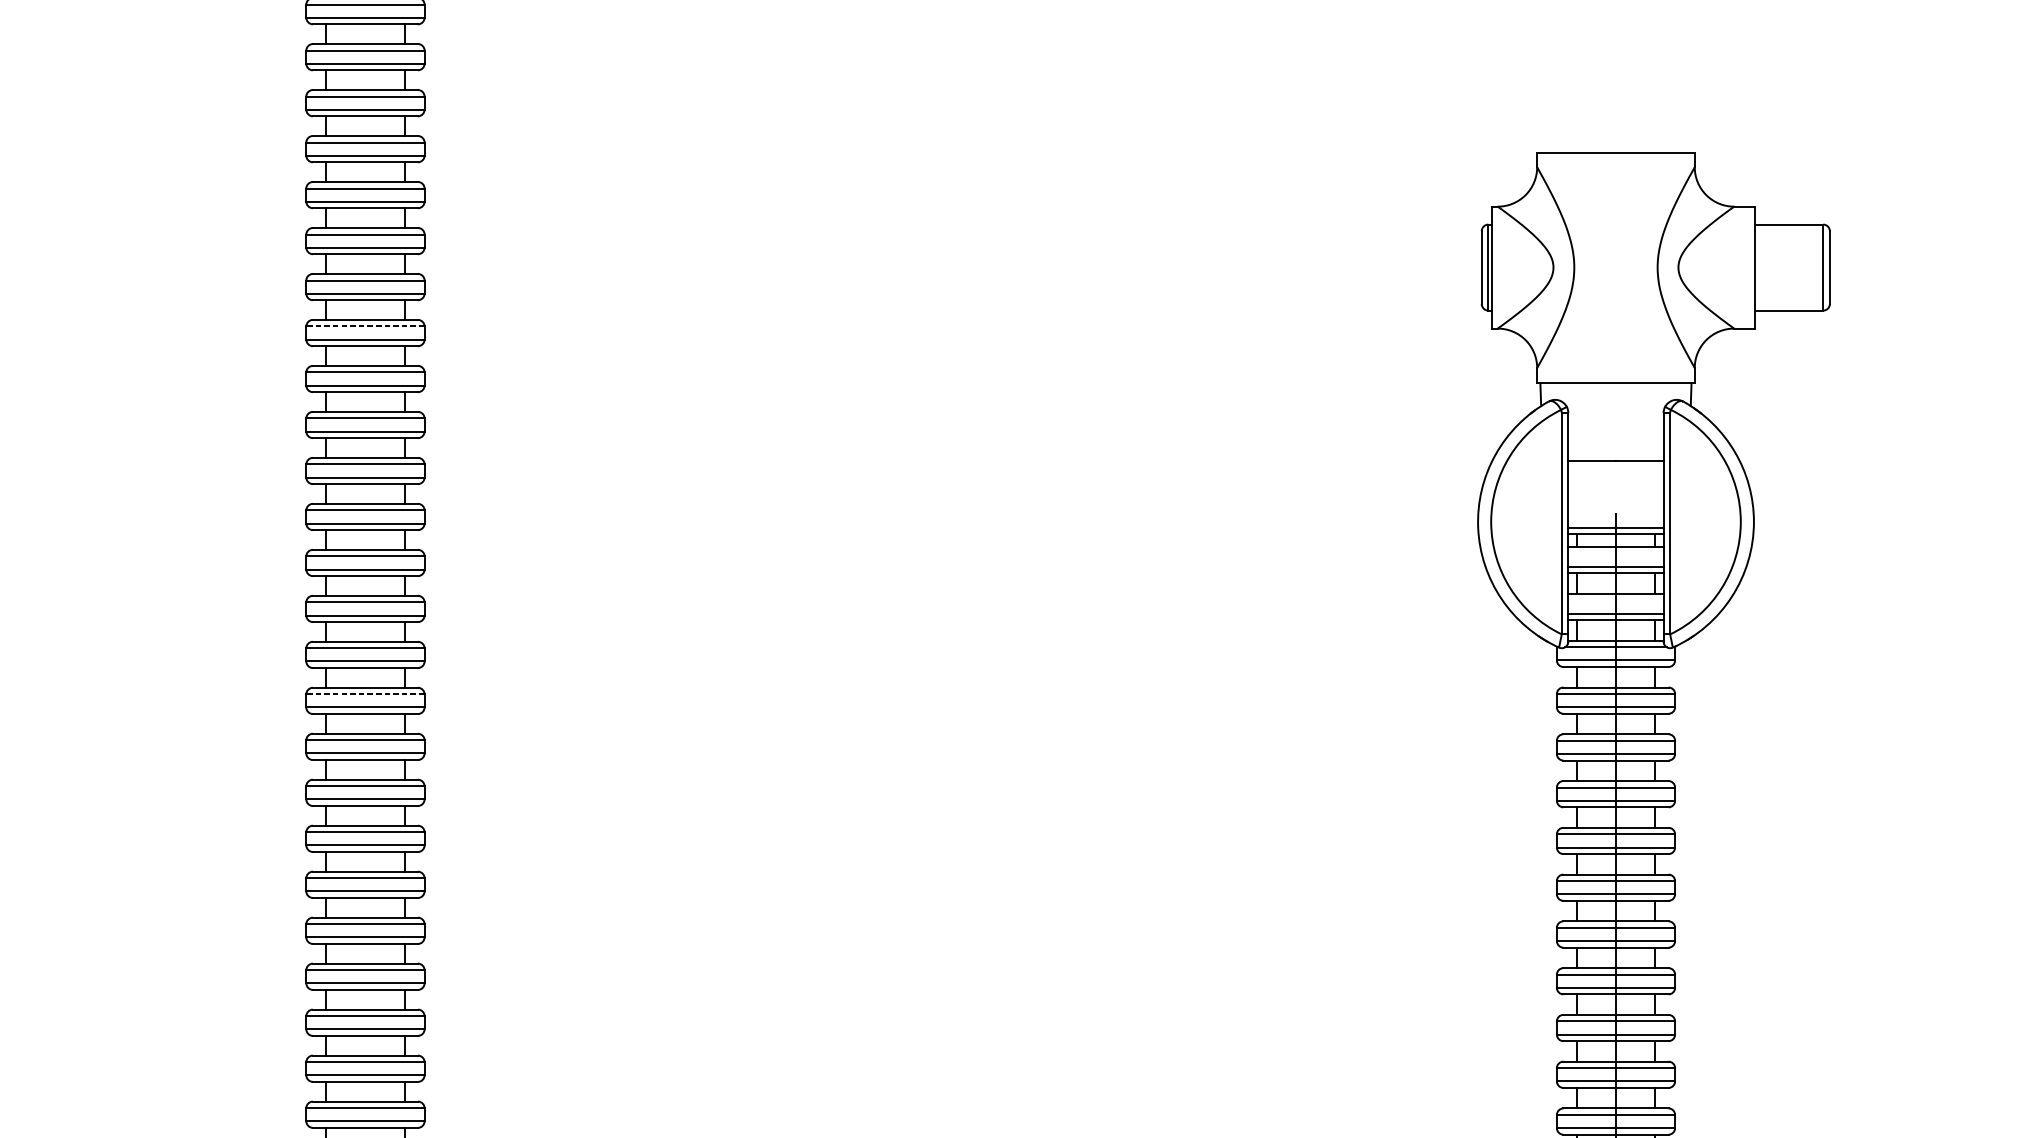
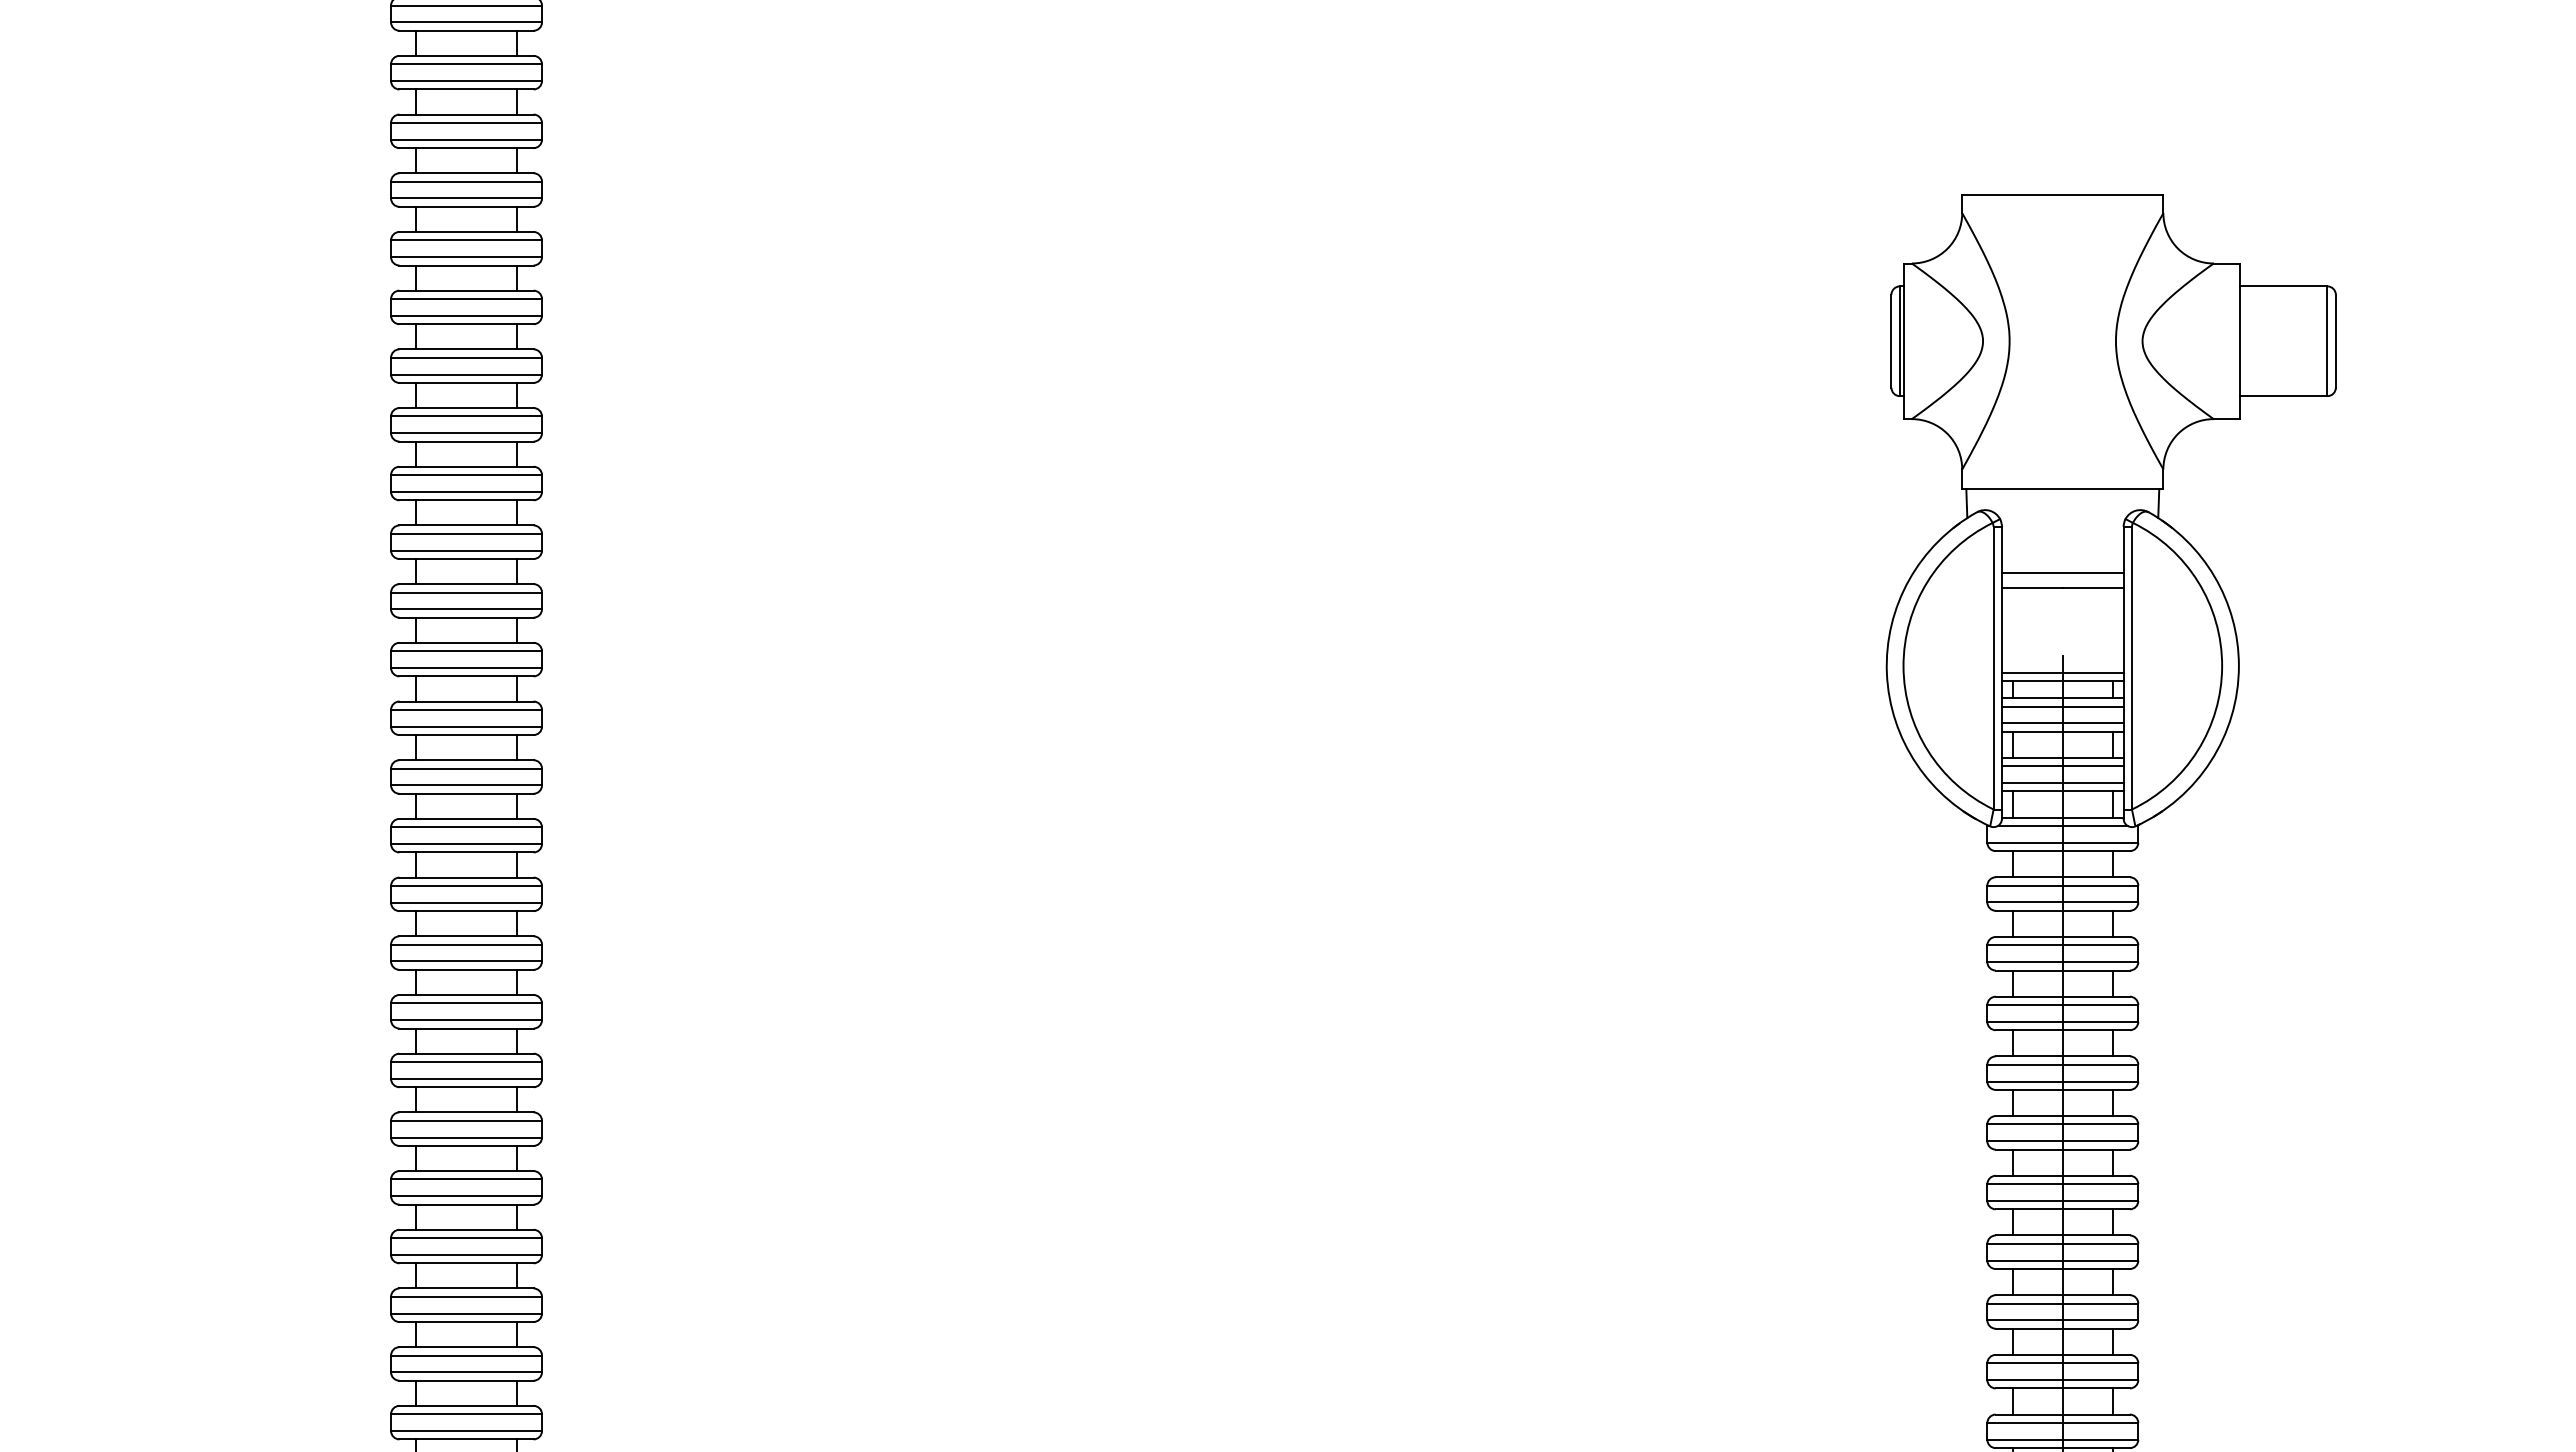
line: (365, 326) -> (466, 416), dashed -> solid
line: (1615, 449) -> (2062, 573), added
line: (1615, 553) -> (2062, 706), added
line: (1615, 600) -> (2062, 766), added
line: (365, 694) -> (466, 886), dashed -> solid

